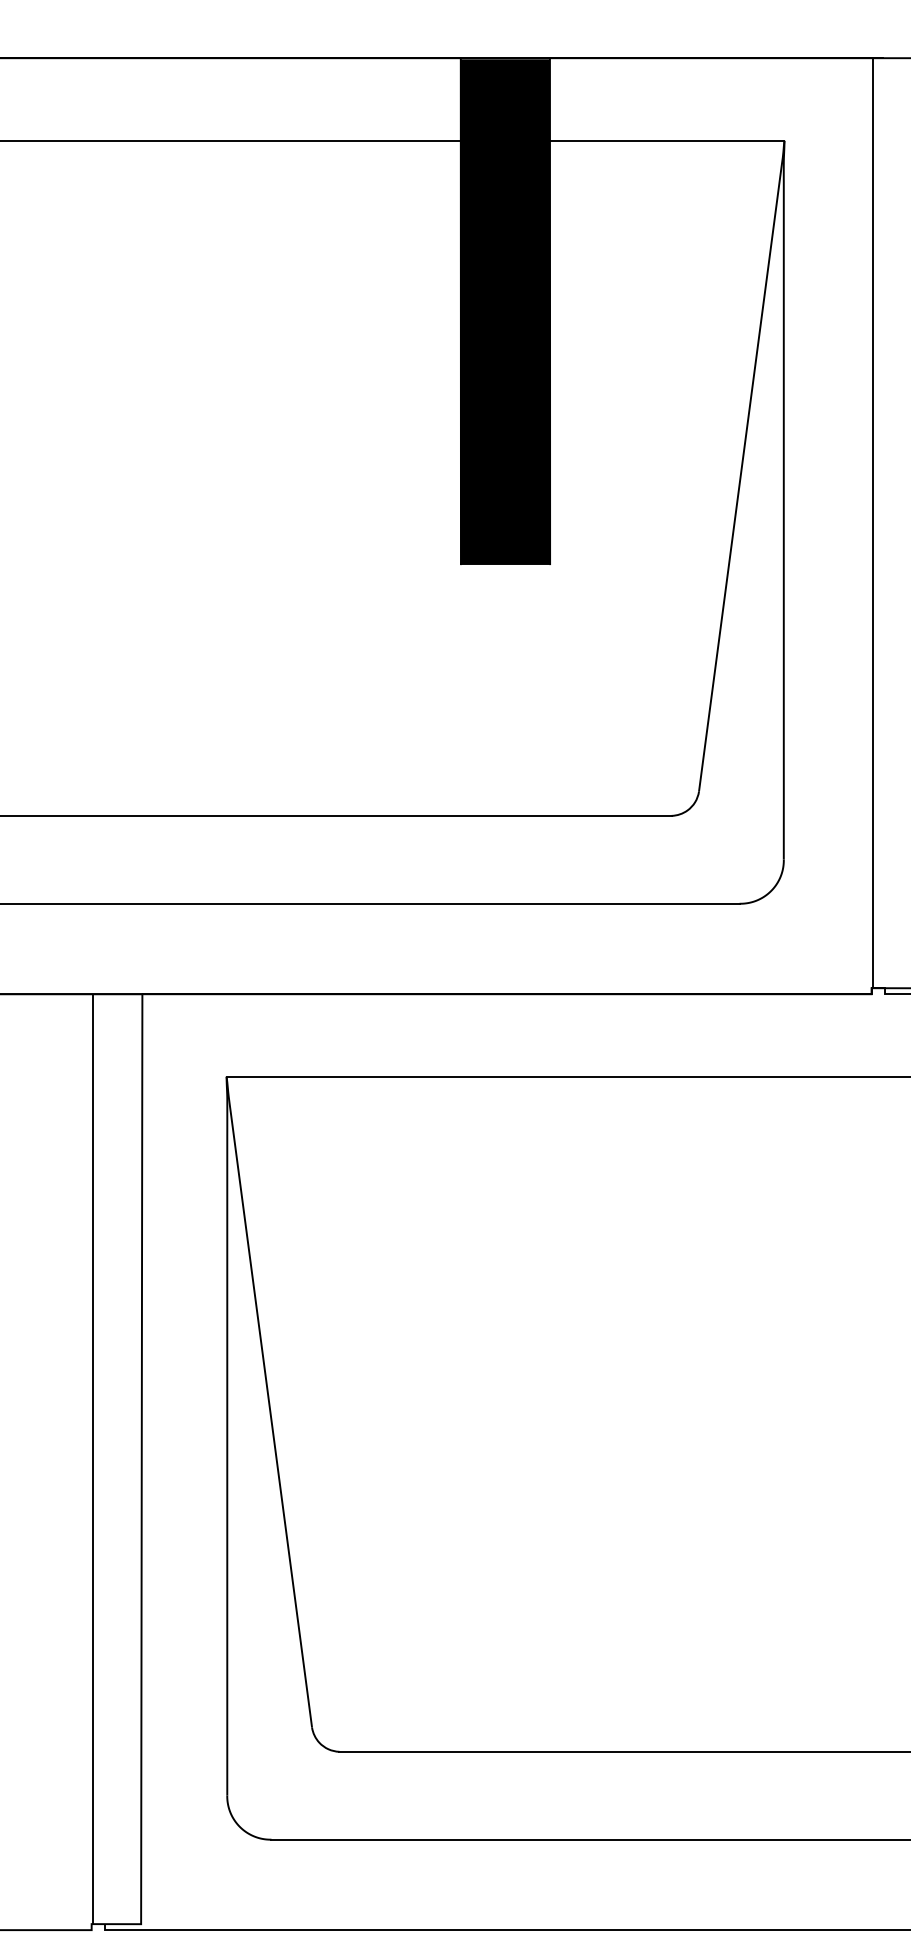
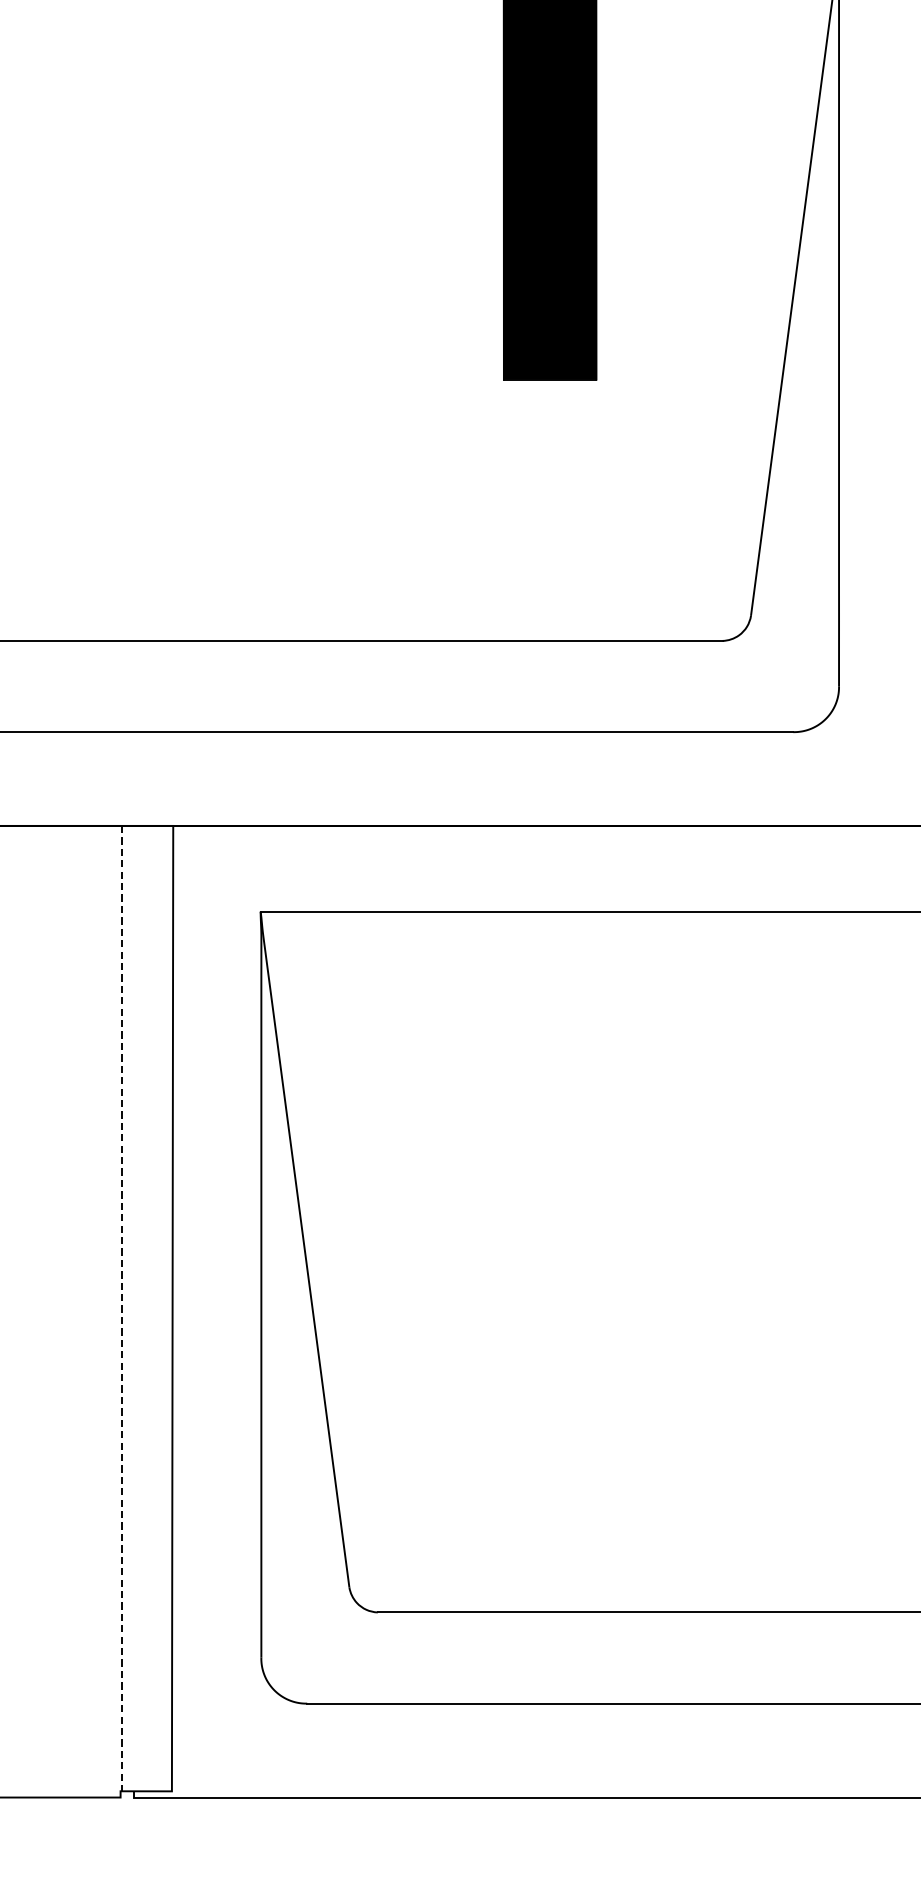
line: (92, 1459) -> (121, 1309), solid -> dashed

